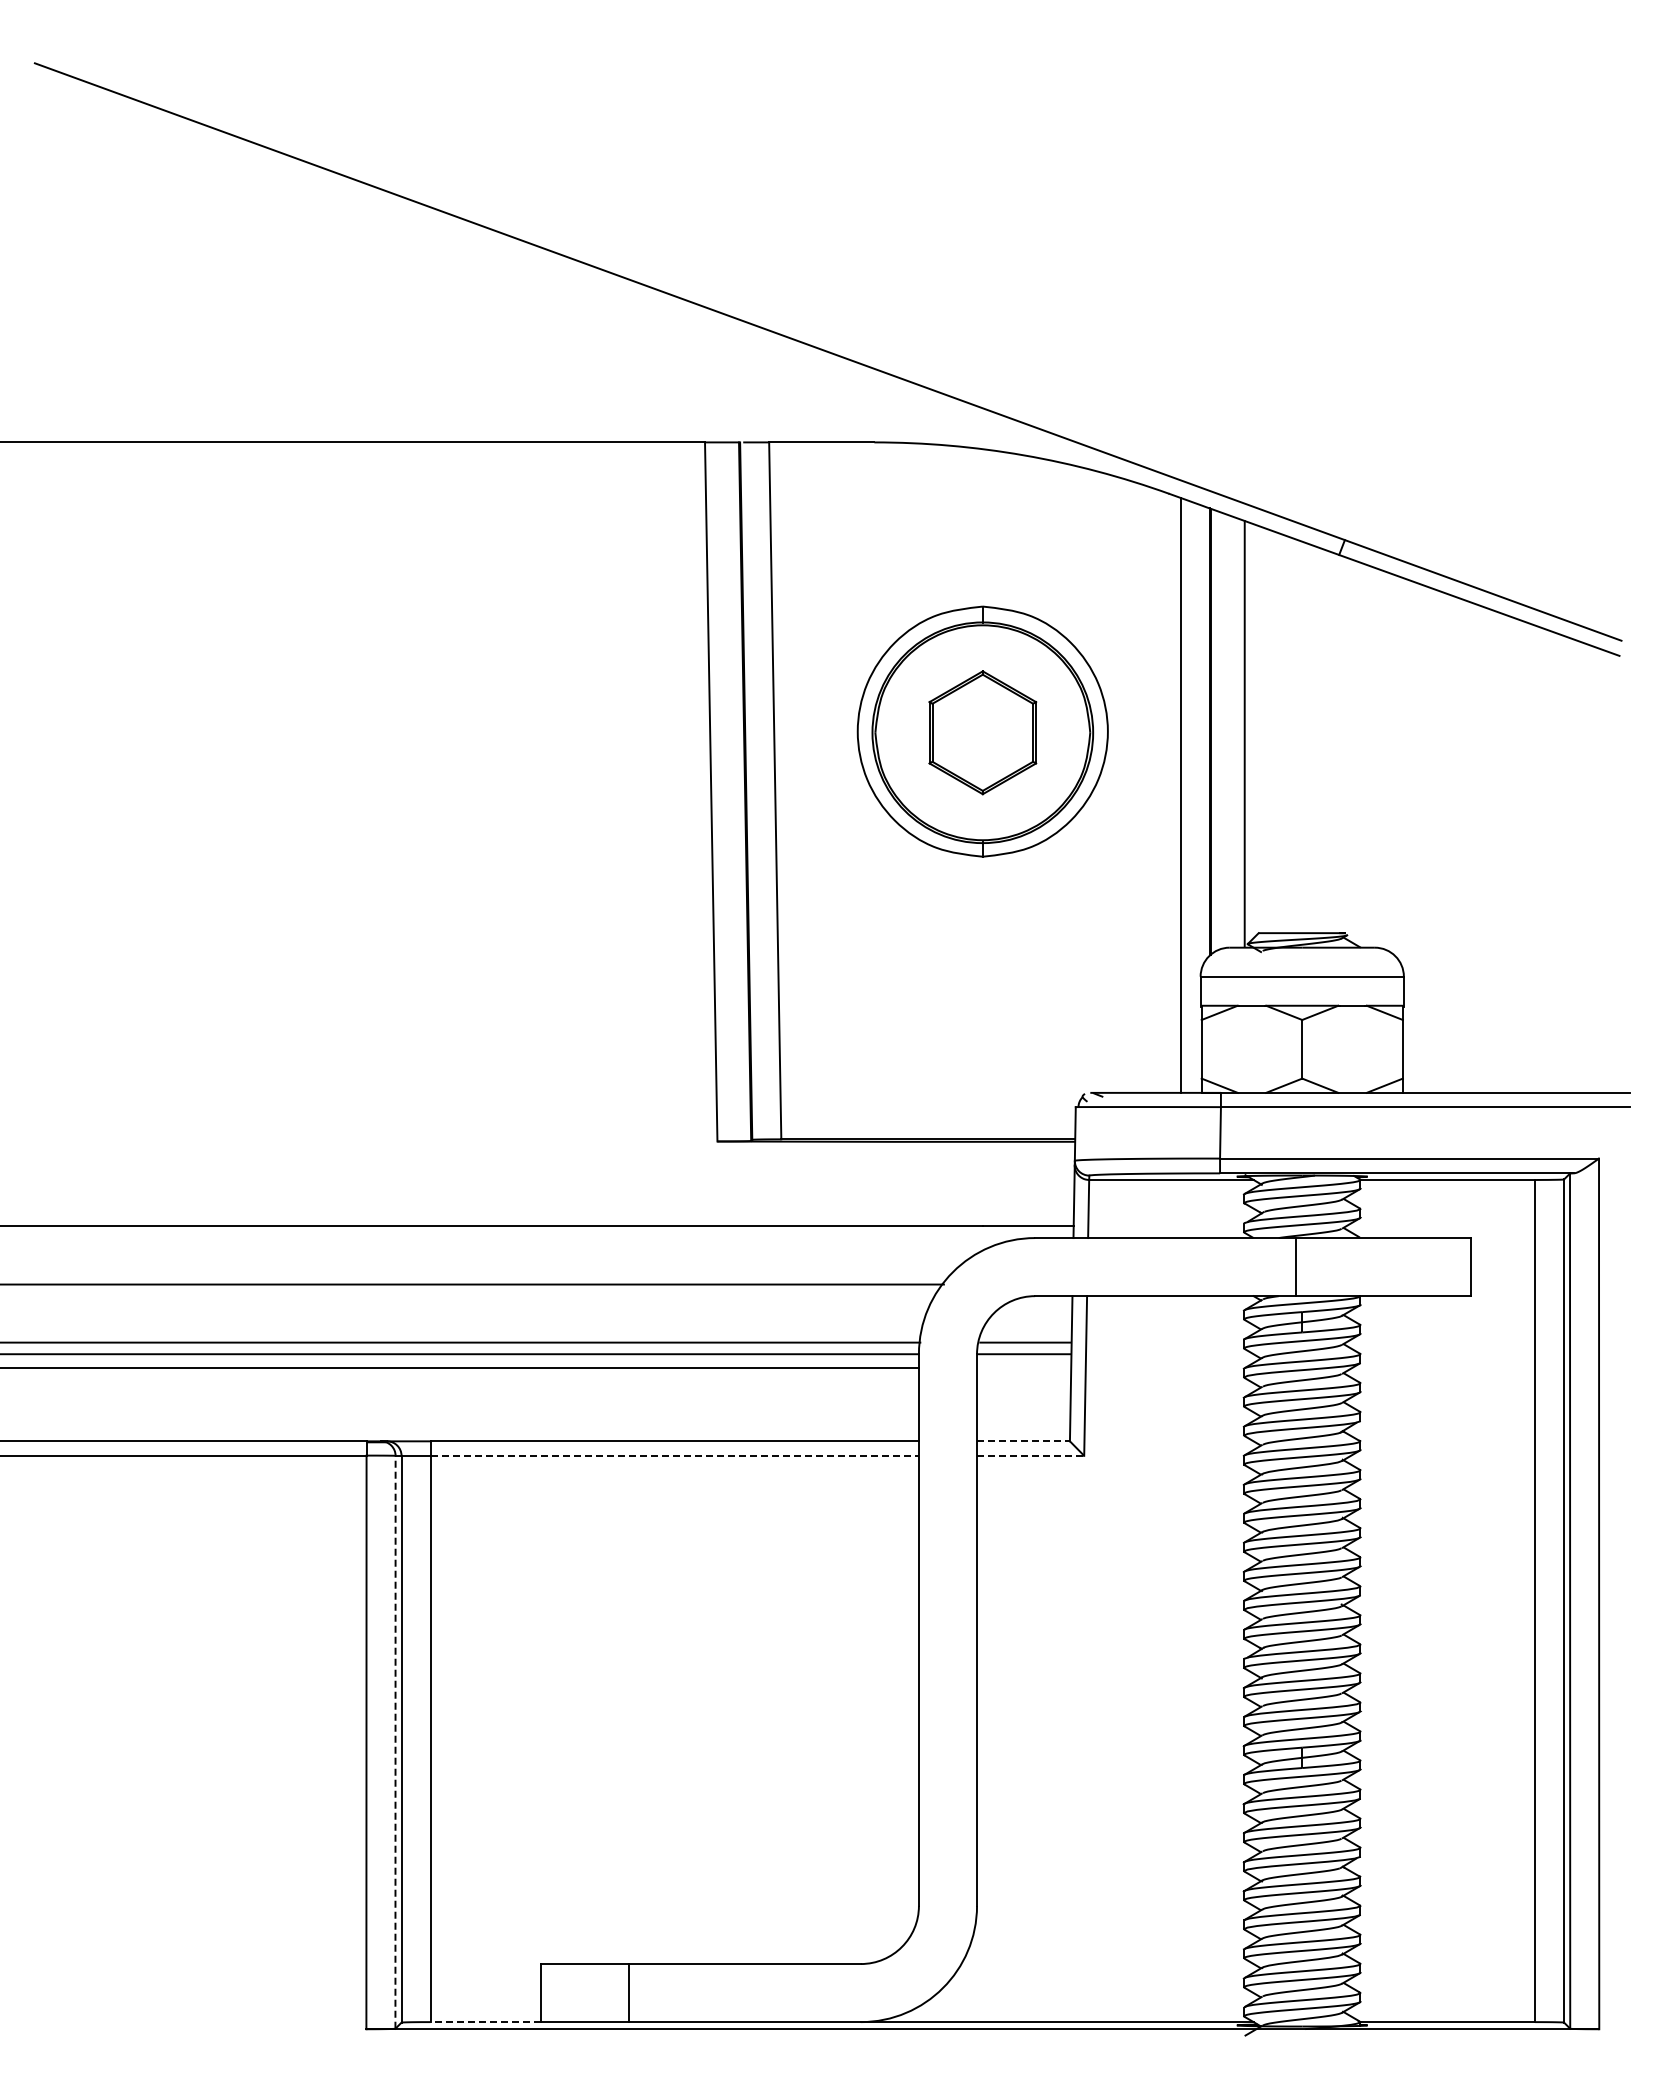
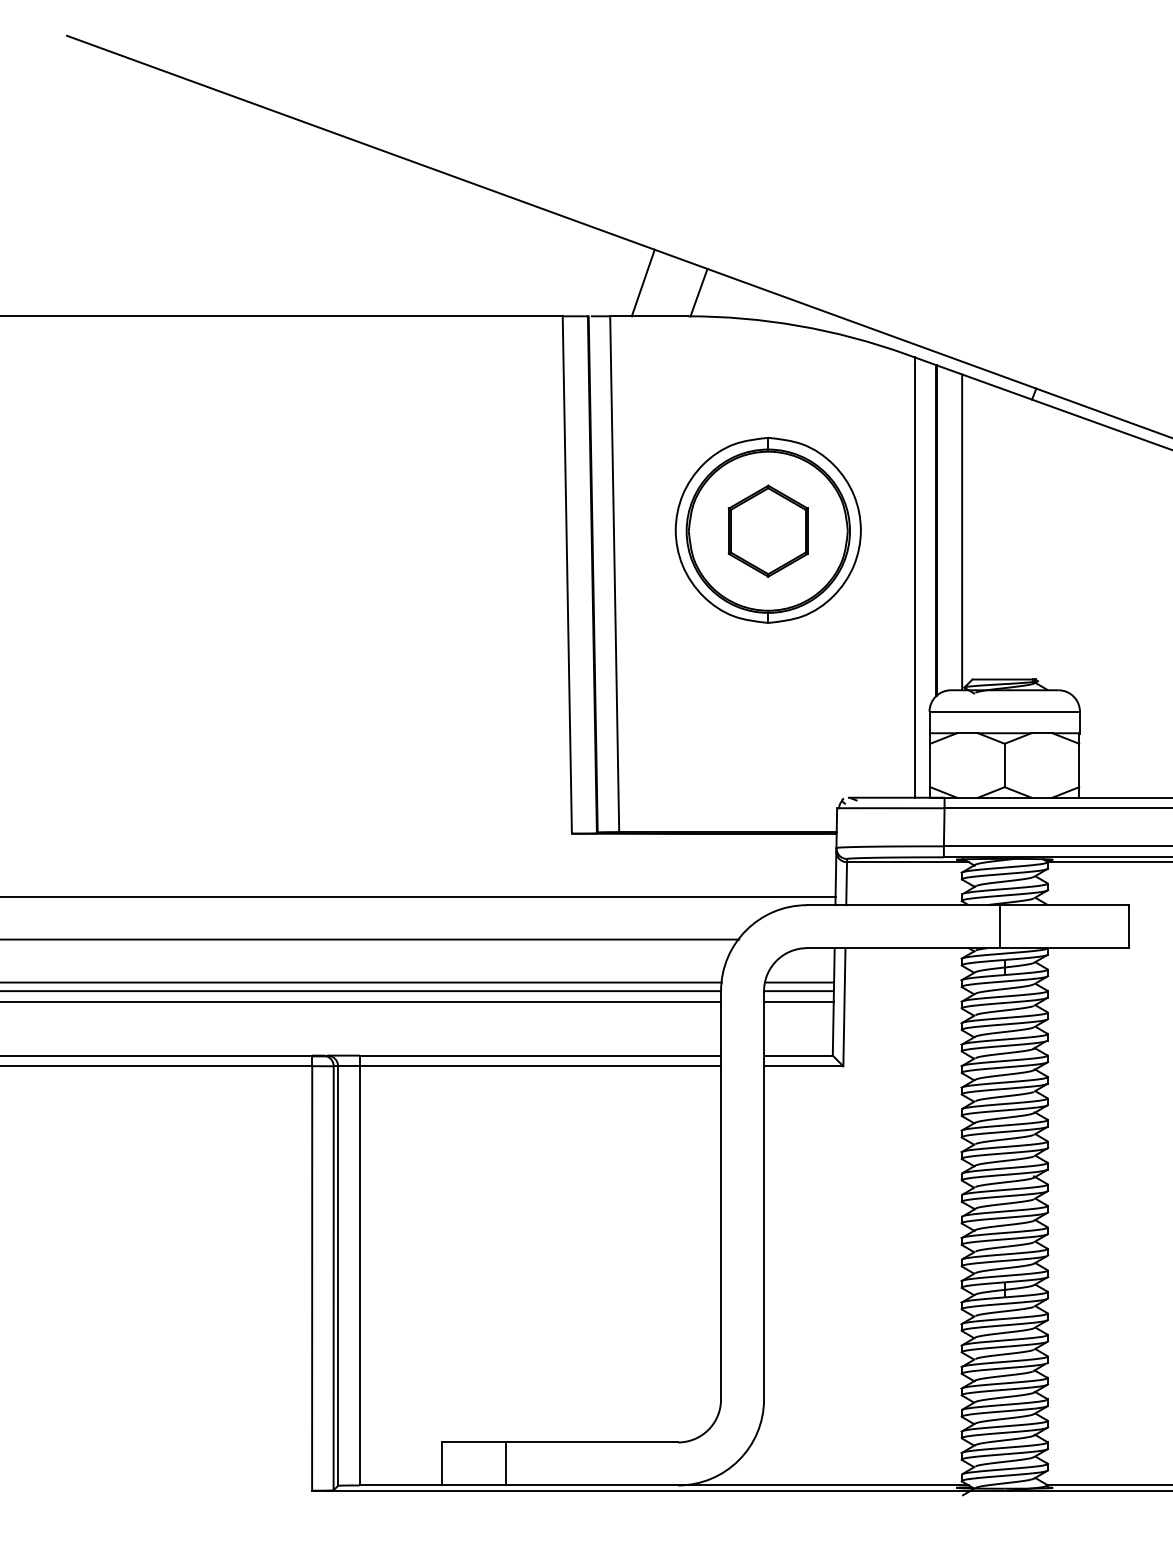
line: (813, 397) -> (643, 283), added
line: (888, 410) -> (698, 292), added
line: (1024, 1368) -> (799, 1001), added
line: (1023, 1441) -> (798, 1055), dashed -> solid
line: (675, 1455) -> (540, 1066), dashed -> solid
line: (1030, 1455) -> (803, 1066), dashed -> solid
line: (395, 1741) -> (333, 1277), dashed -> solid
line: (485, 2022) -> (400, 1485), dashed -> solid

